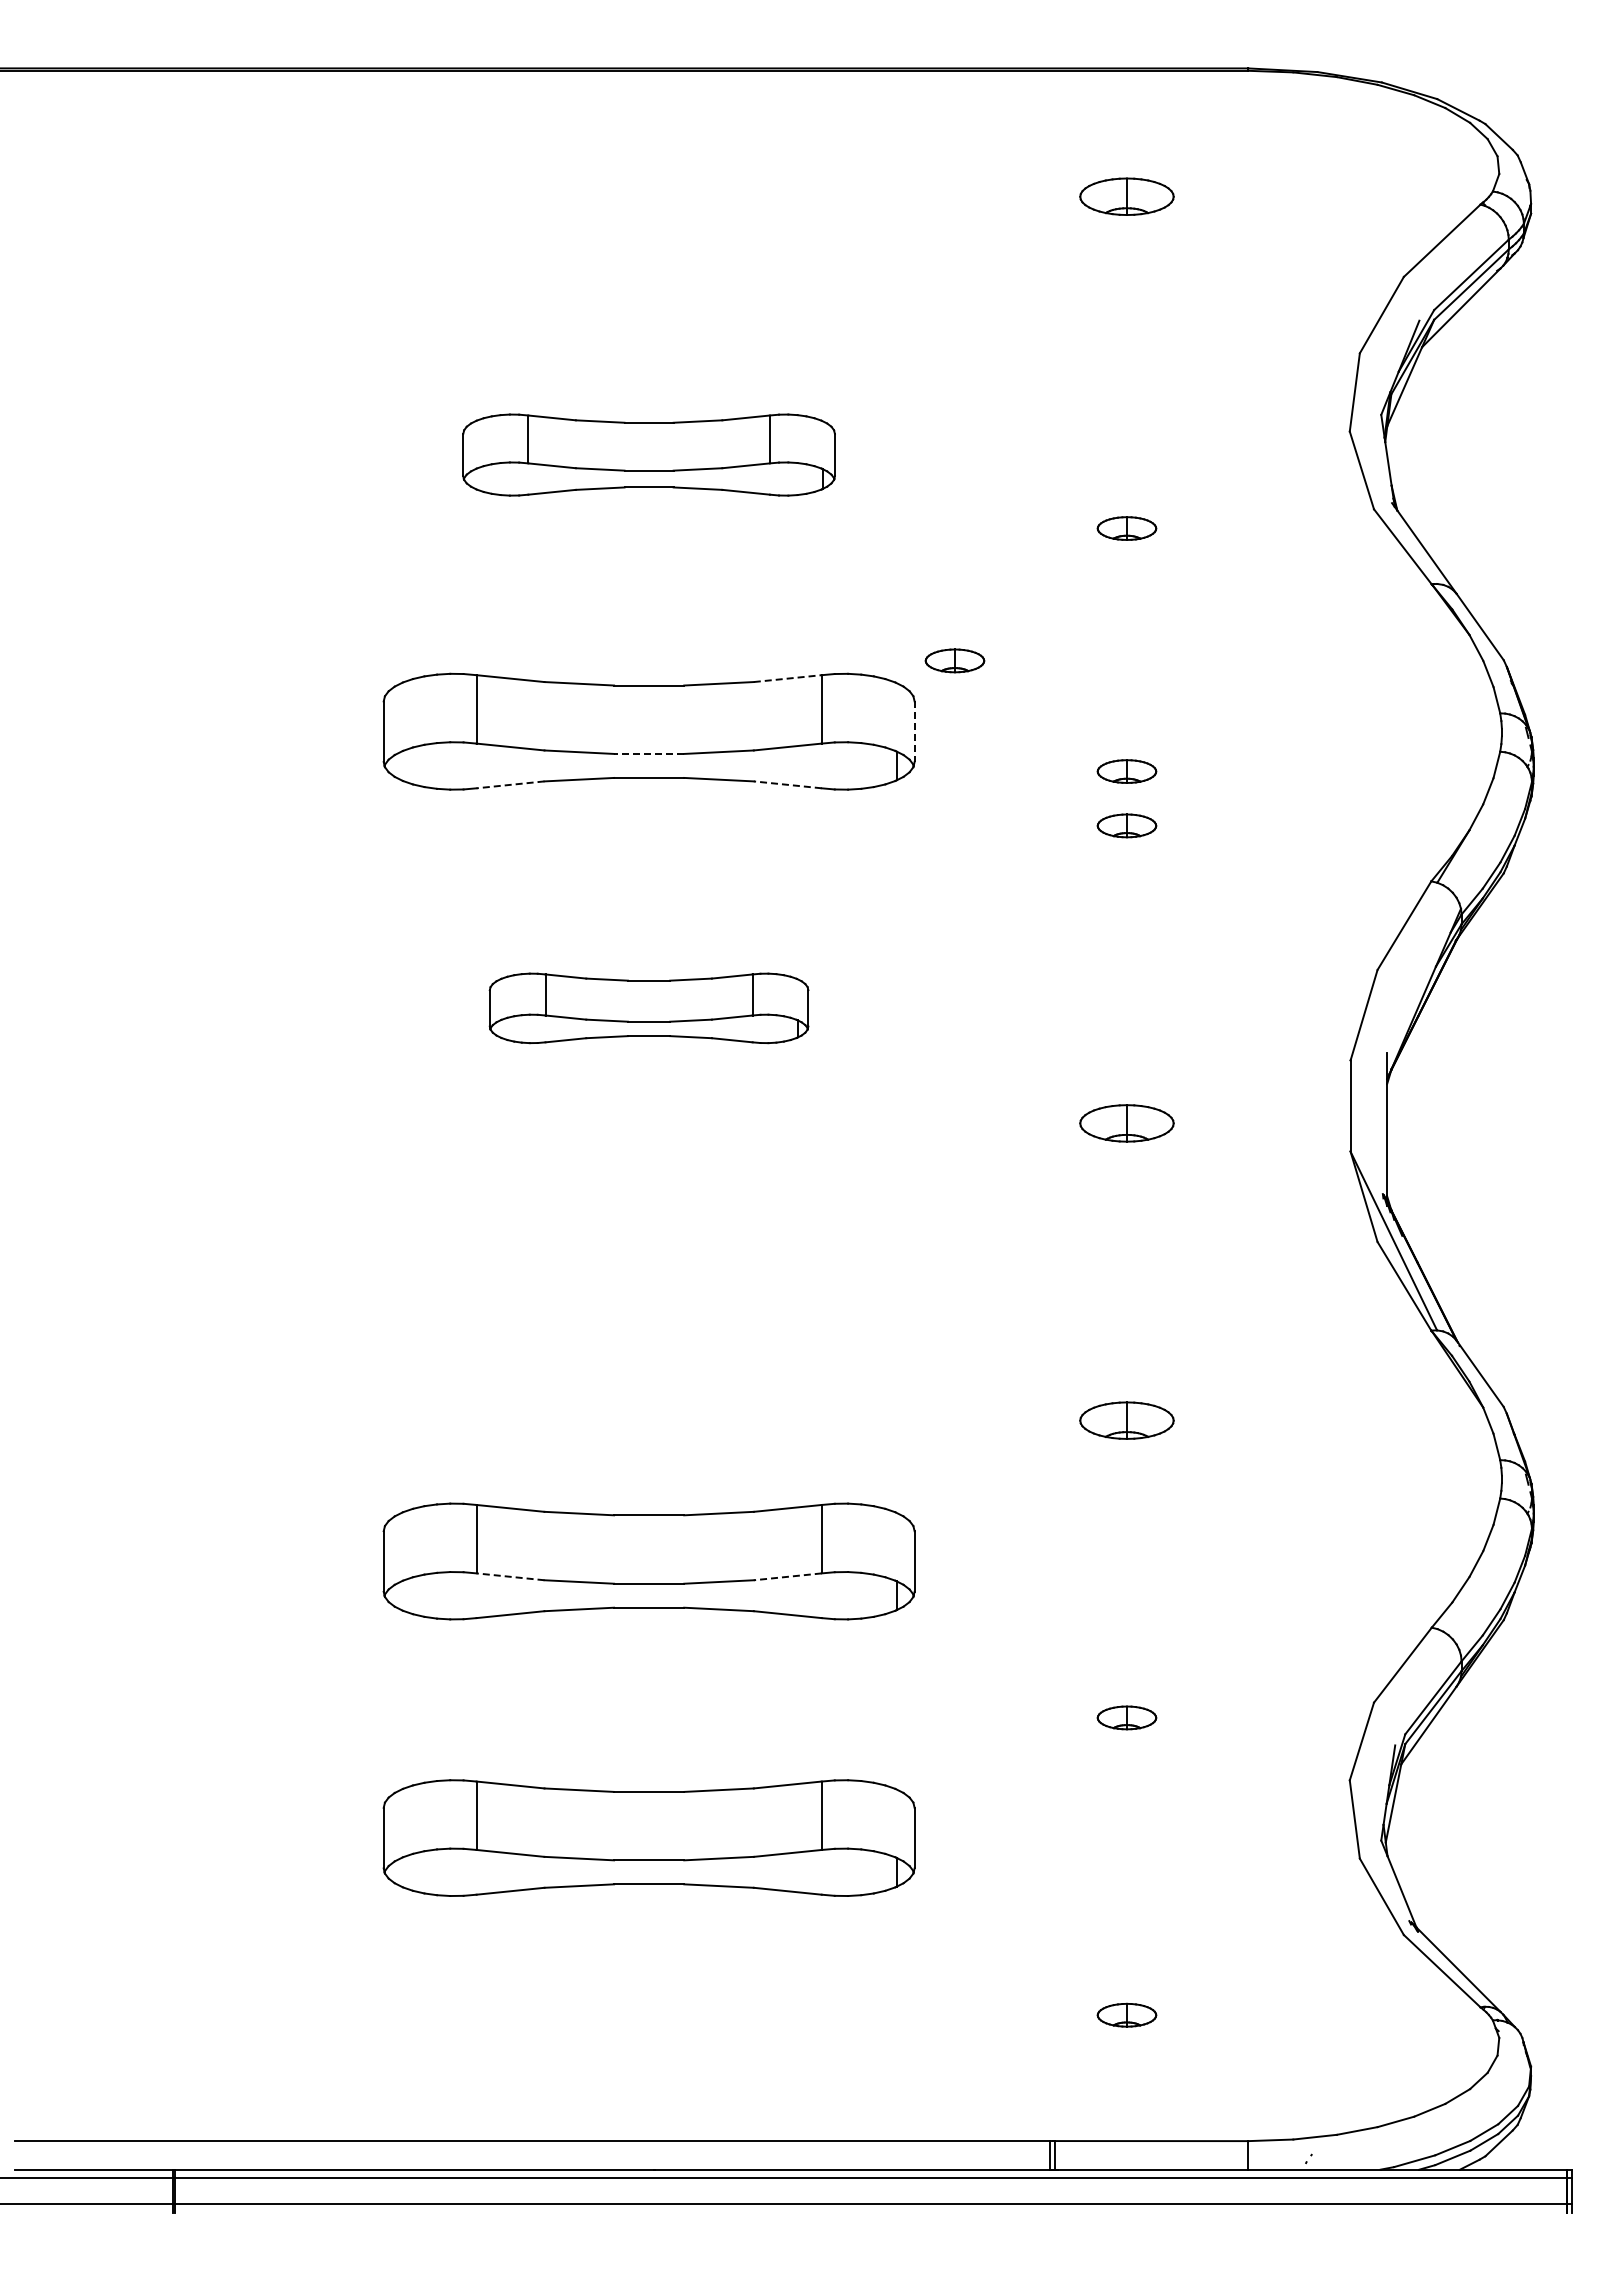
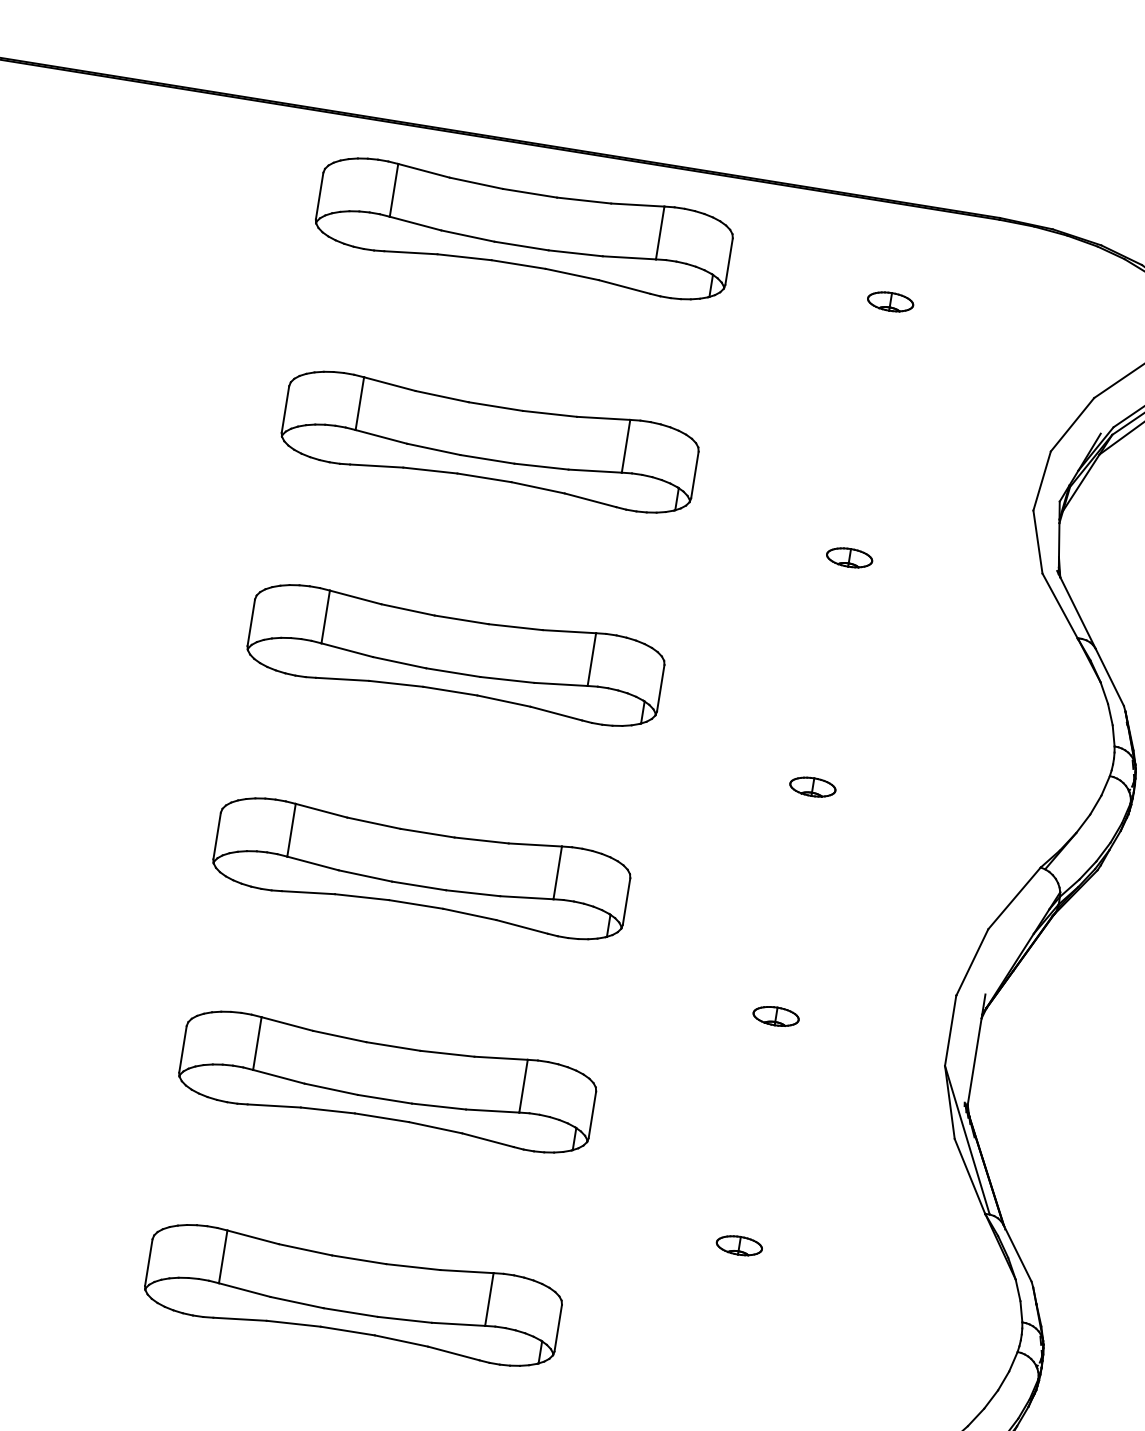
part: (648, 178) -> (523, 228), added
part: (1126, 196) -> (890, 301), size x0.62
part: (648, 454) -> (489, 441), size x1.43
part: (954, 660) -> (700, 638), removed
line: (788, 678) -> (570, 631), dashed -> solid
line: (914, 732) -> (660, 688), dashed -> solid
line: (648, 753) -> (452, 672), dashed -> solid
part: (1126, 771) -> (819, 745), removed
line: (510, 784) -> (342, 679), dashed -> solid
line: (787, 784) -> (556, 713), dashed -> solid
part: (648, 1008) -> (421, 868), size x1.67
part: (1126, 1122) -> (775, 1015), size x0.62
part: (648, 1284) -> (387, 1081), added
part: (1126, 1420) -> (739, 1245), size x0.62
line: (510, 1576) -> (244, 1289), dashed -> solid
line: (787, 1576) -> (458, 1324), dashed -> solid

